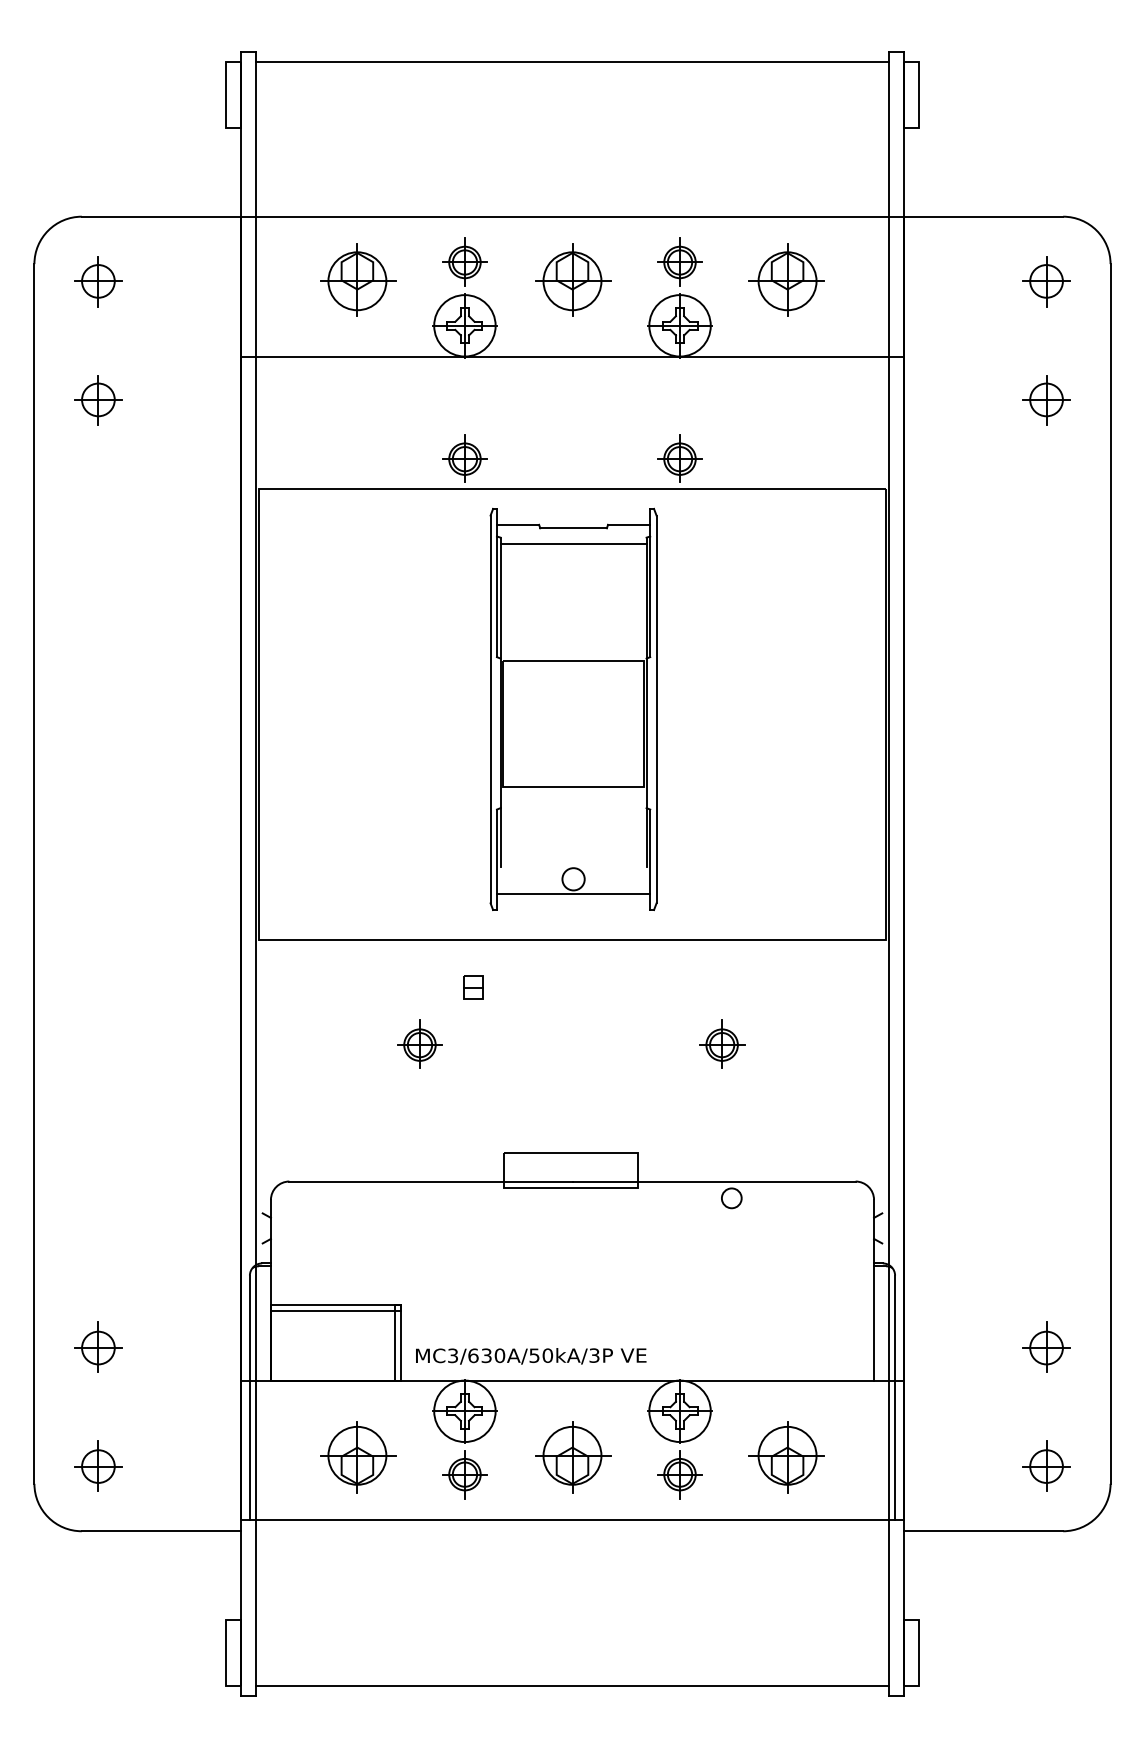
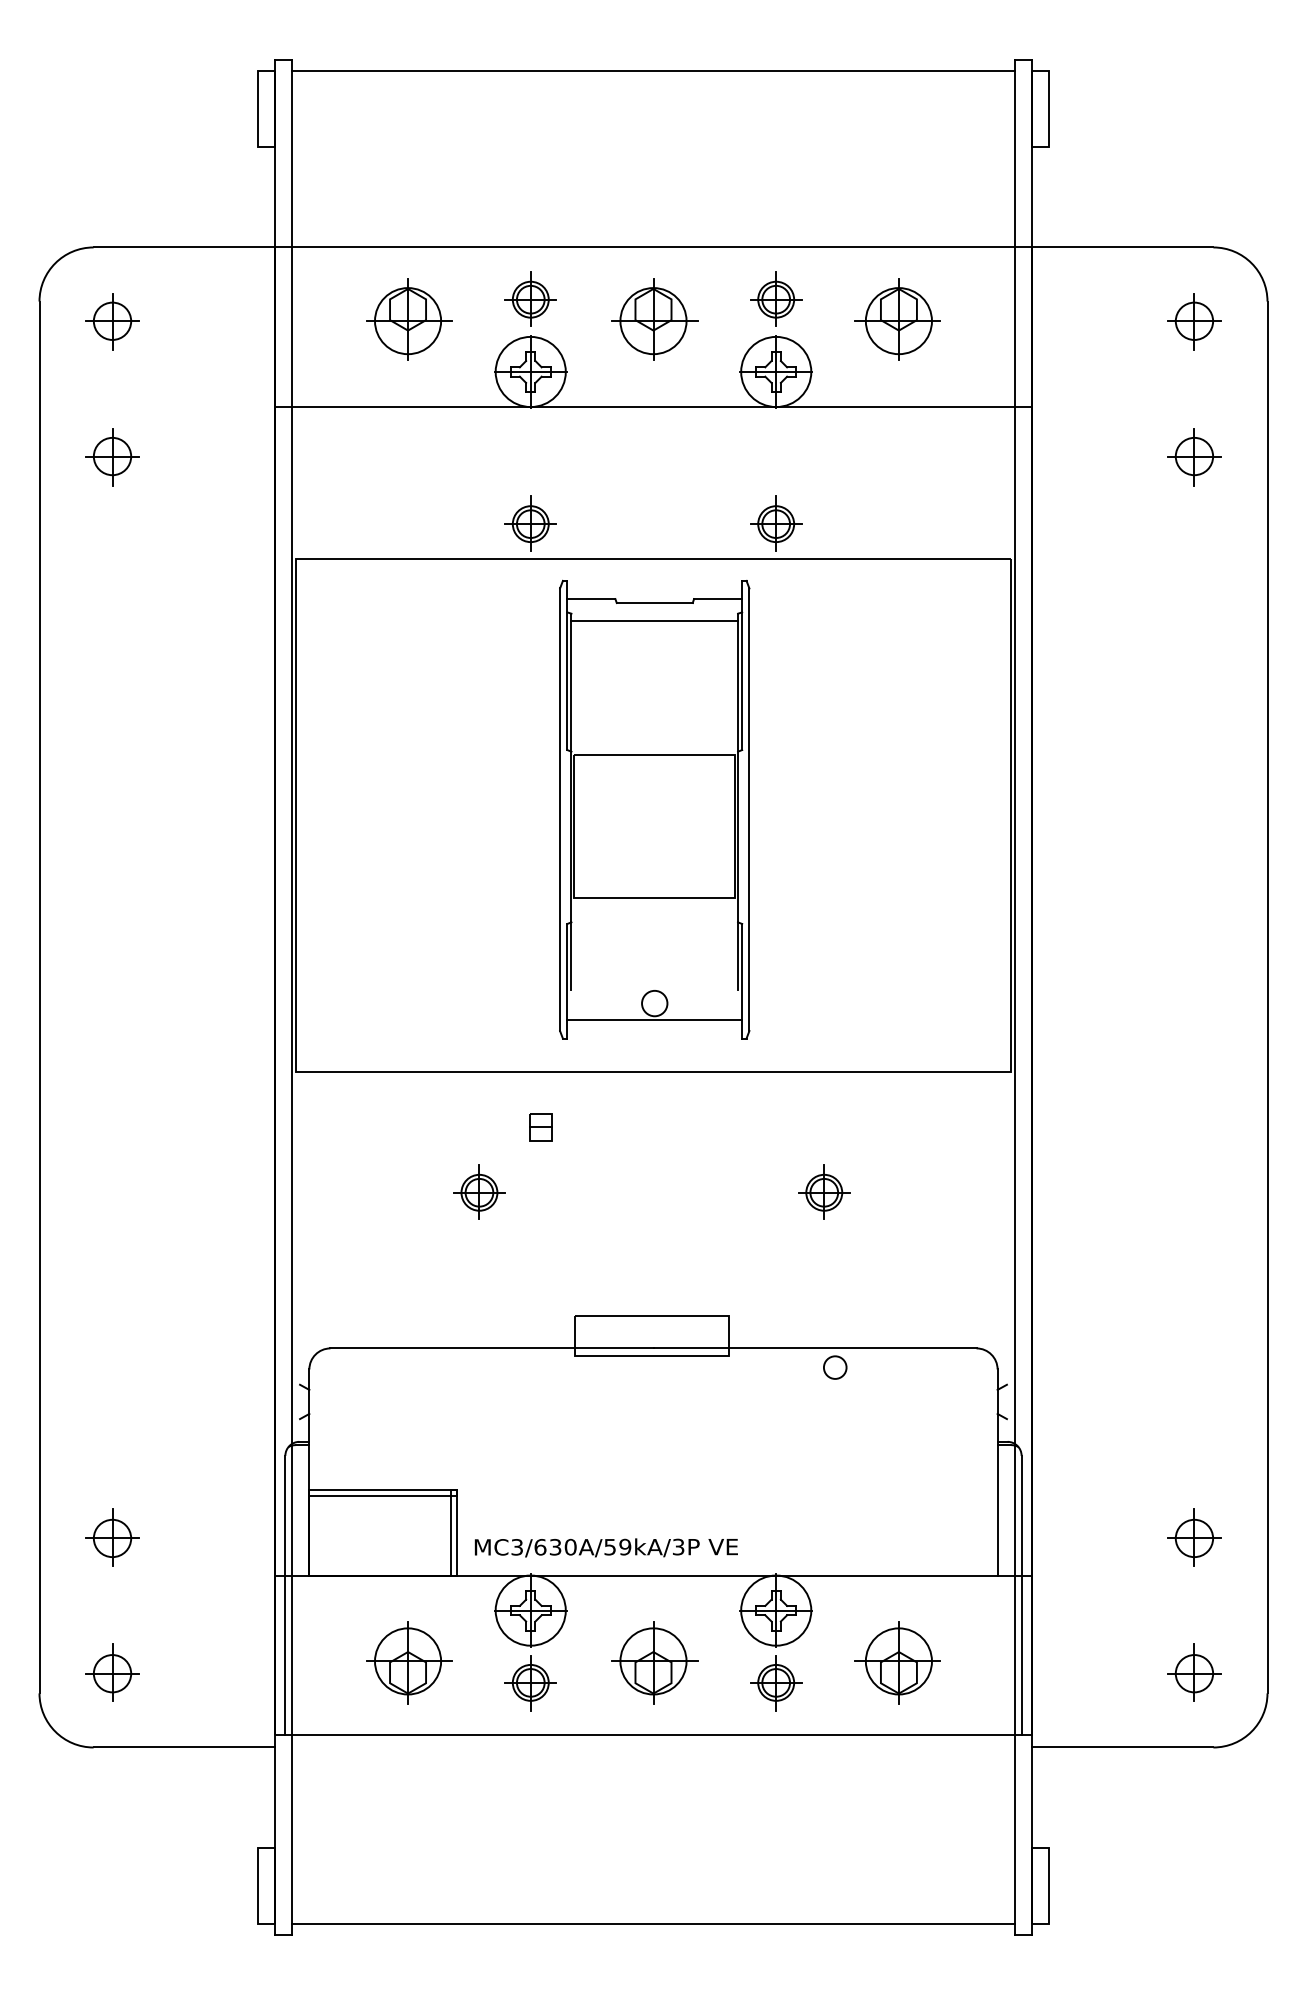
text: (547, 1355) -> (624, 1546), MC3/630A/50kA/3P -> MC3/630A/59kA/3P

